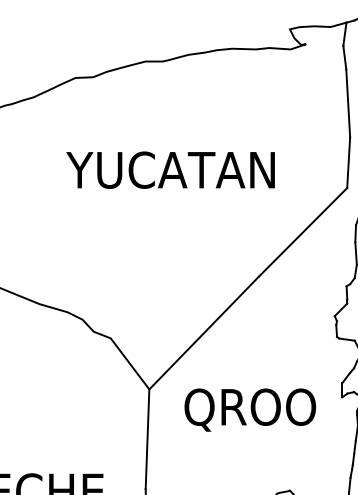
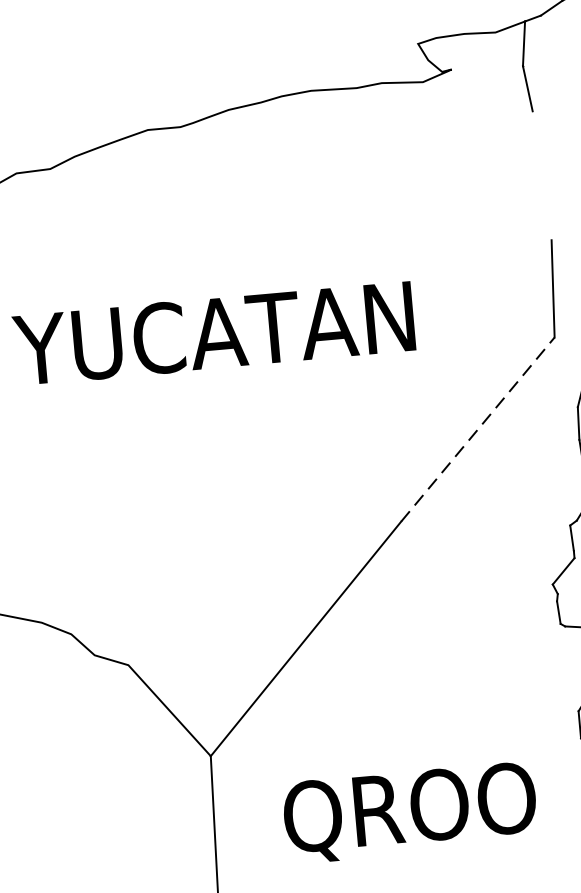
line: (348, 103) -> (542, 175), removed
line: (303, 231) -> (478, 427), solid -> dashed
text: (250, 409) -> (410, 811), moved

